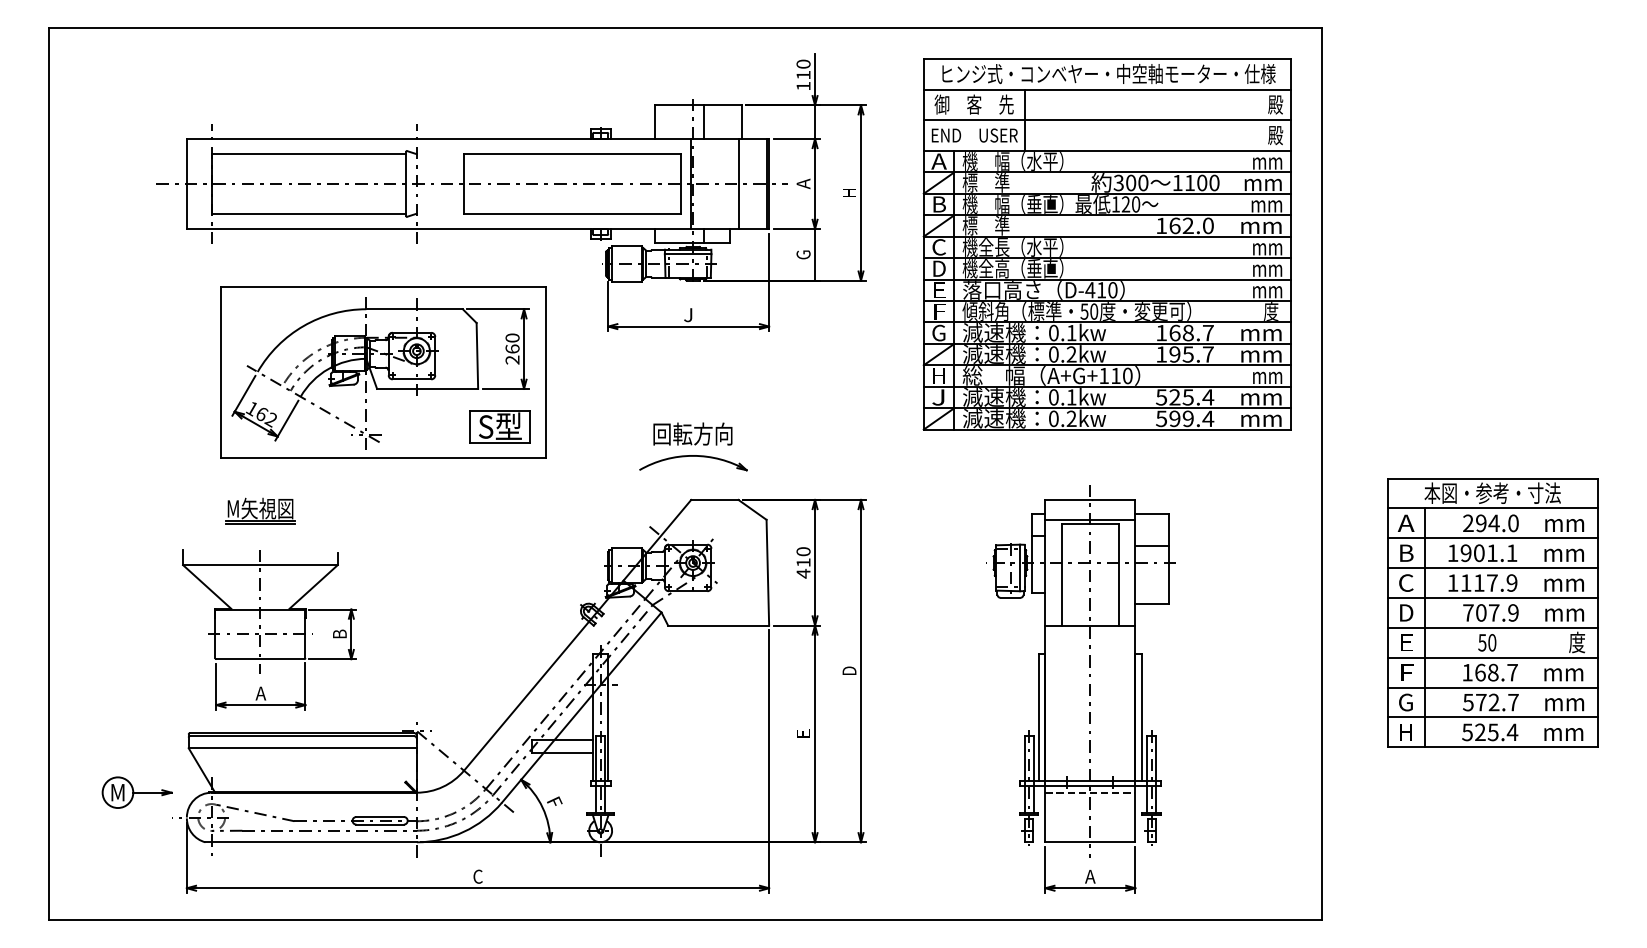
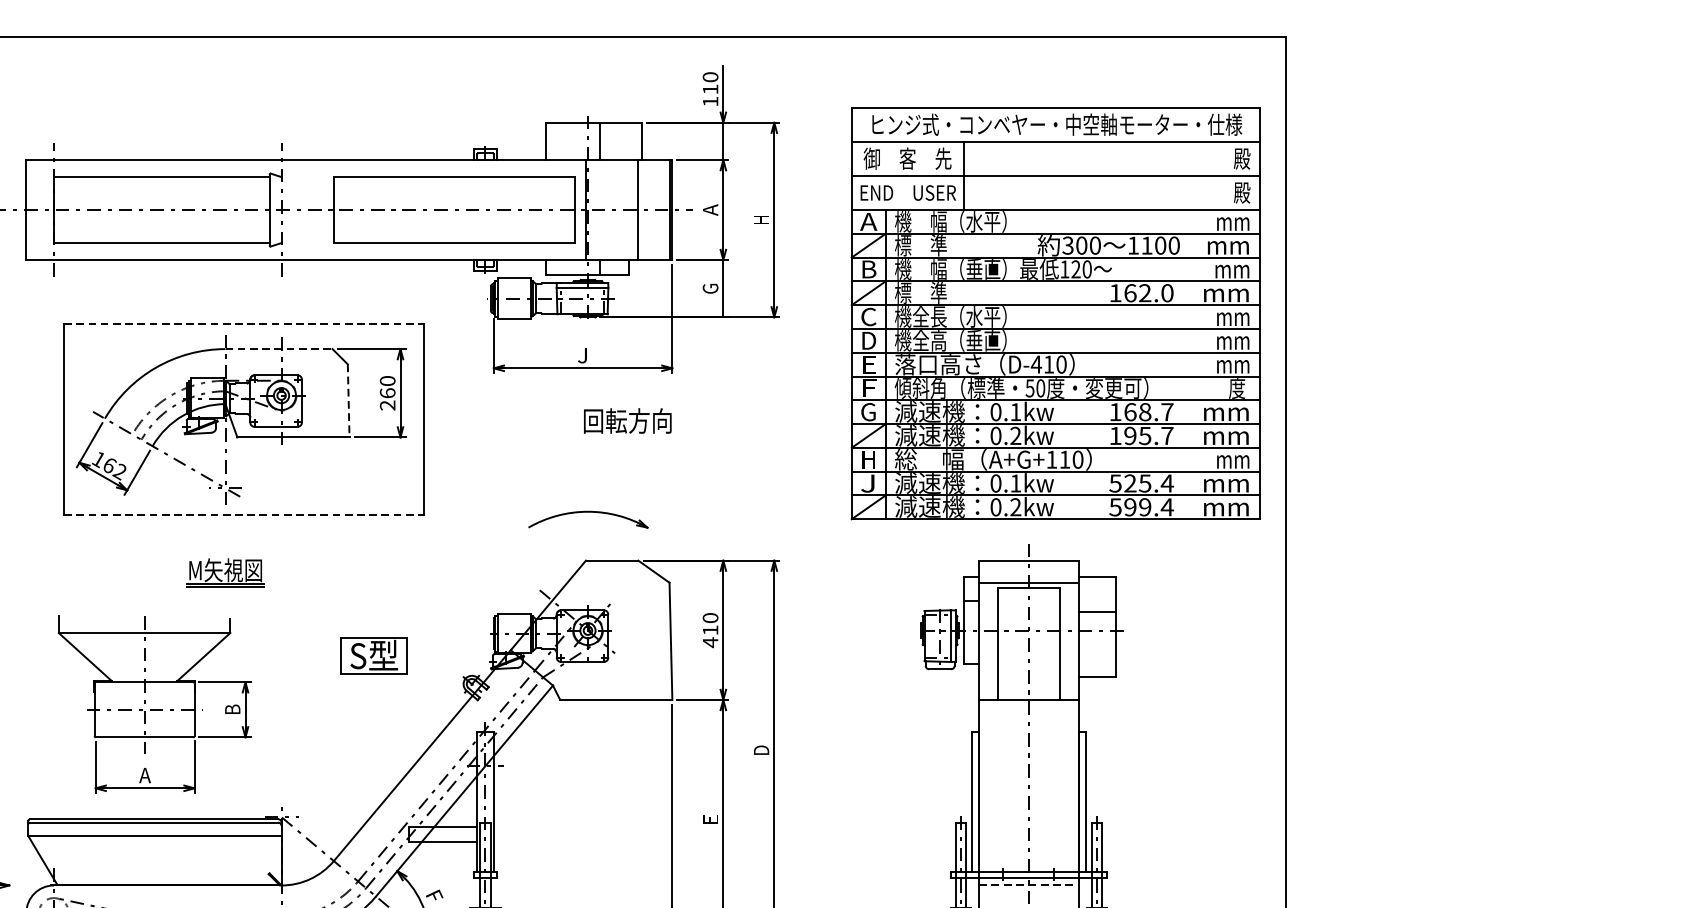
part: (1106, 244) -> (1054, 313), moved
line: (383, 286) -> (244, 323), solid -> dashed
line: (415, 309) -> (280, 349), solid -> dashed
line: (477, 355) -> (348, 400), solid -> dashed
part: (499, 426) -> (373, 655), moved
text: (692, 433) -> (627, 420), moved
line: (383, 458) -> (244, 514), solid -> dashed
part: (260, 510) -> (225, 572), moved
part: (1492, 612) -> (1474, 685), removed
part: (269, 629) -> (154, 704), moved

